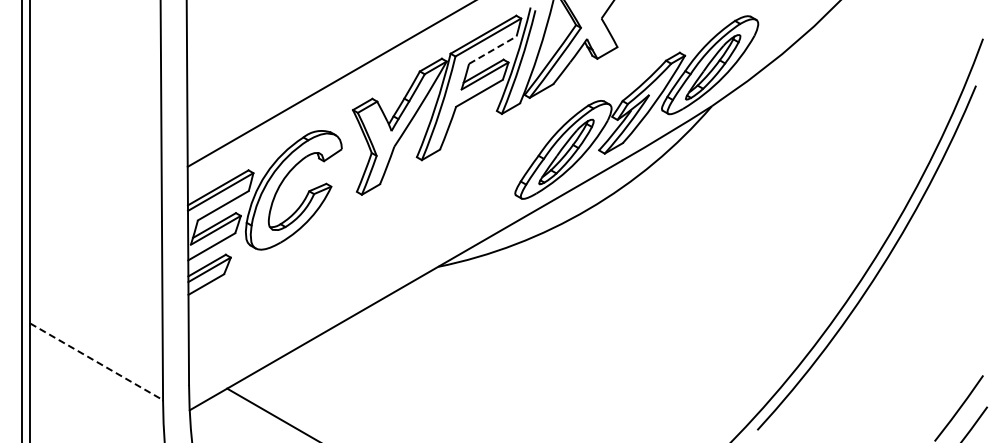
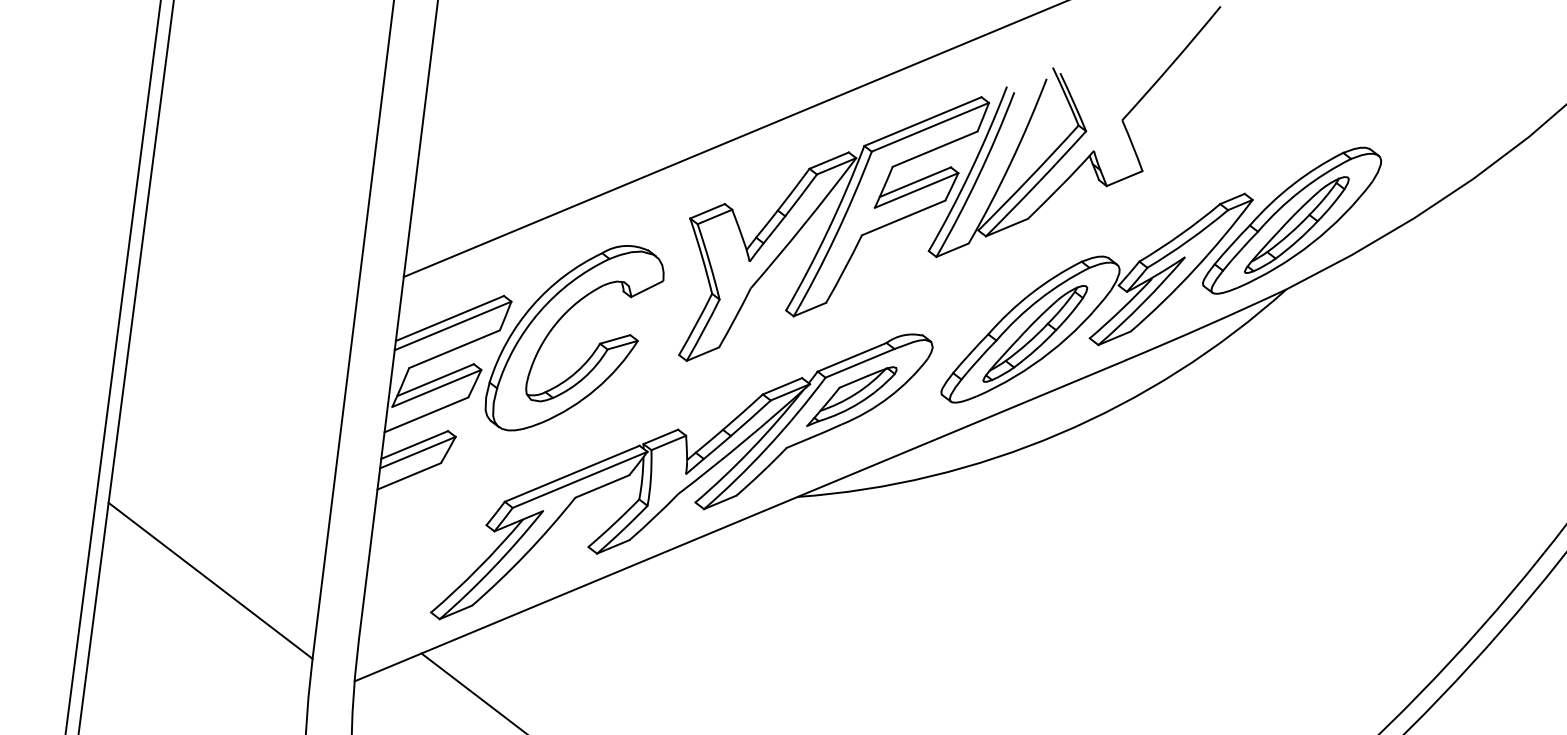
line: (493, 49) -> (936, 148), dashed -> solid
part: (367, 263) -> (681, 476), added
line: (96, 361) -> (210, 580), dashed -> solid

